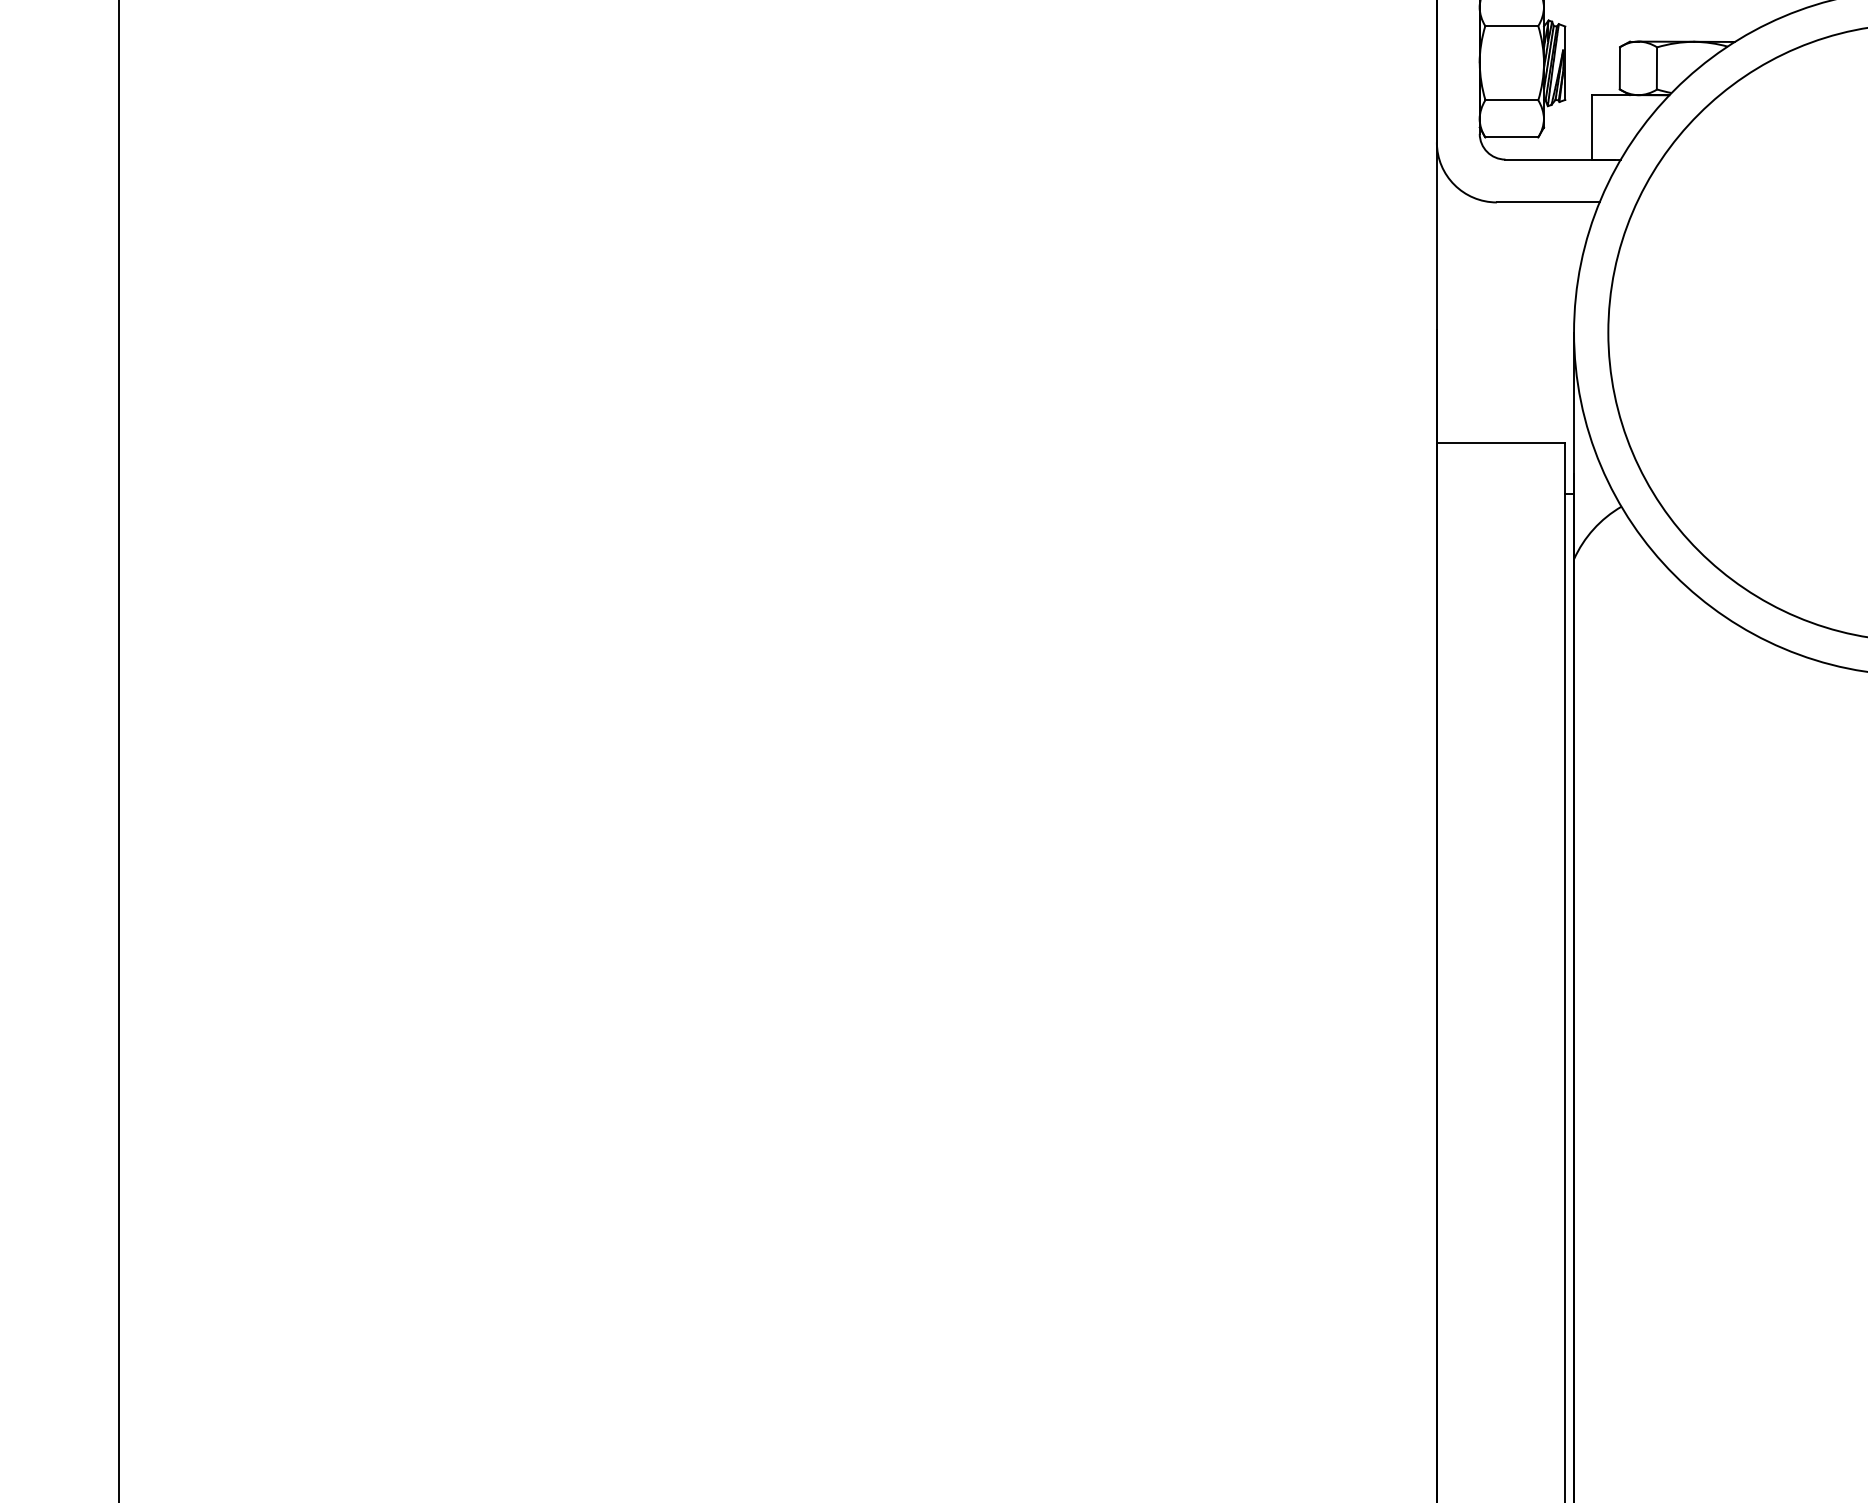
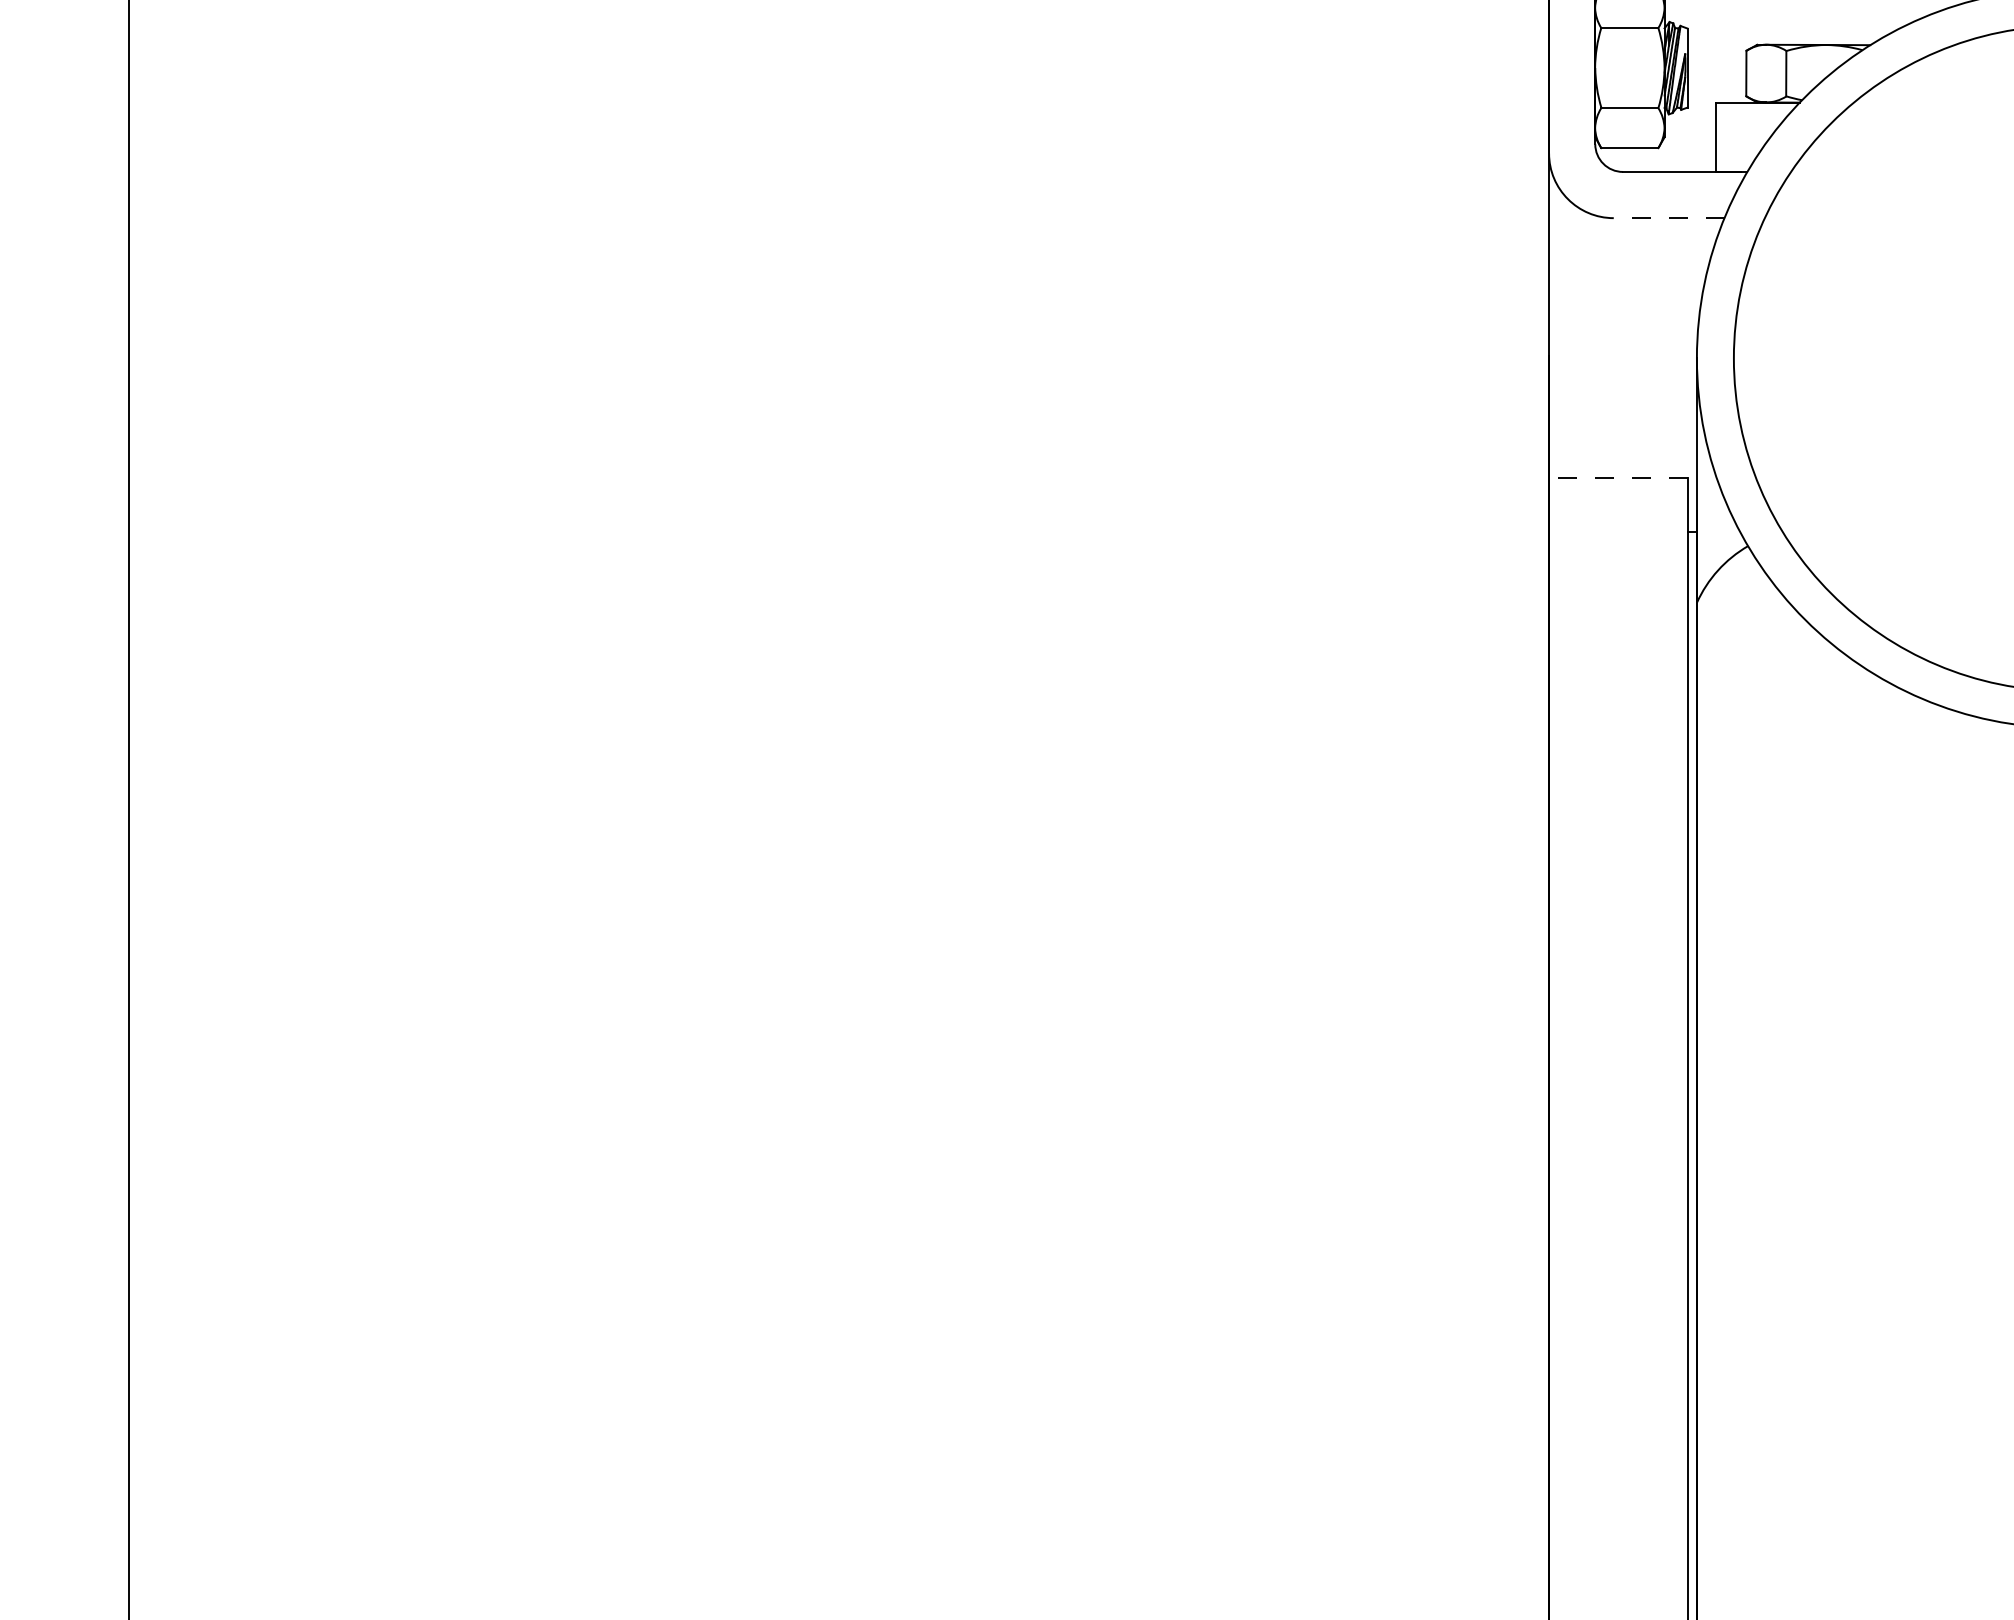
line: (1547, 202) -> (1668, 218), solid -> dashed
line: (1500, 443) -> (1617, 477), solid -> dashed

